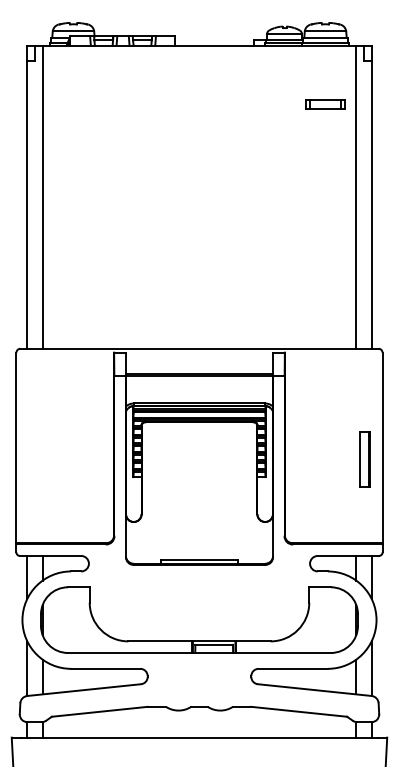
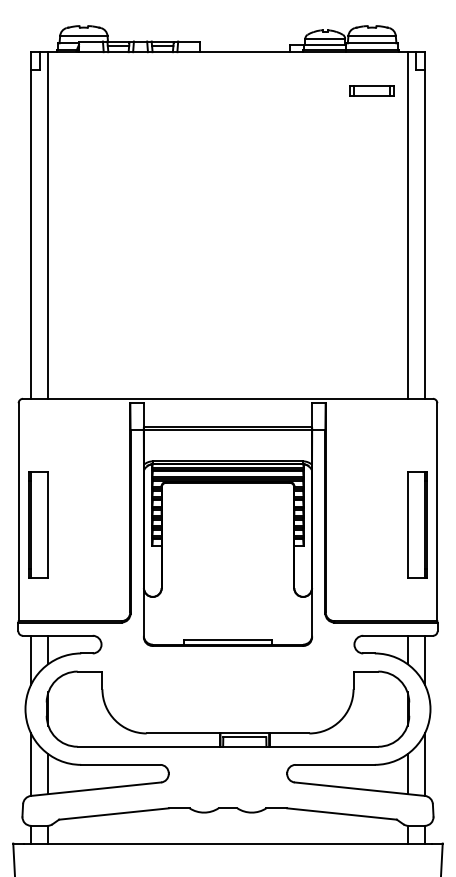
part: (325, 104) -> (372, 90), moved
part: (34, 459) -> (39, 525), added
part: (364, 459) -> (416, 525), size x1.67

